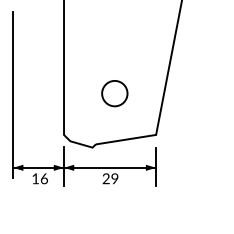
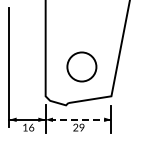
circle: (114, 93) -> (81, 66), size x1.6
line: (109, 167) -> (78, 119), solid -> dashed

